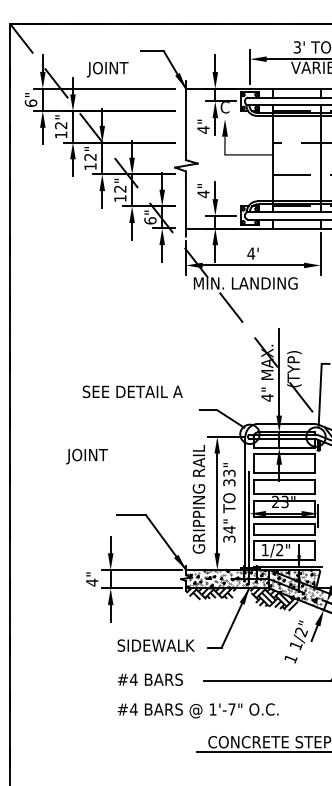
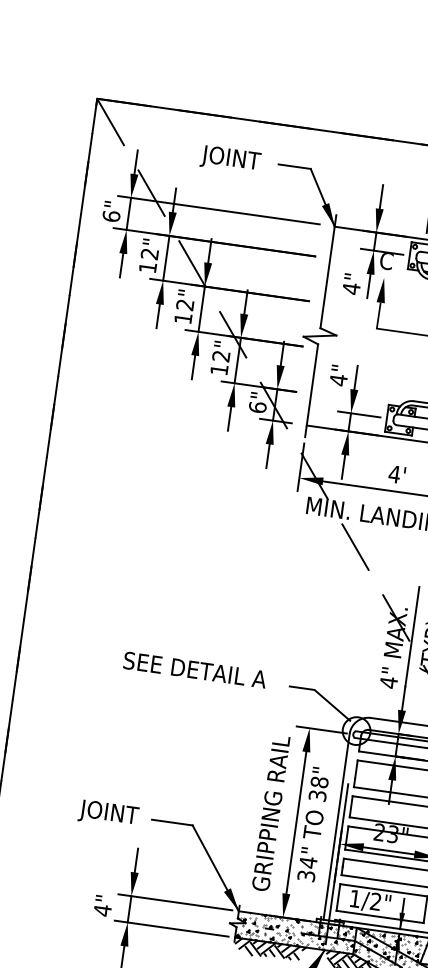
text: (107, 69) -> (230, 159), moved
text: (132, 391) -> (194, 669), moved
text: (86, 456) -> (107, 813), moved
text: (229, 472) -> (319, 781), 33" -> 38"

